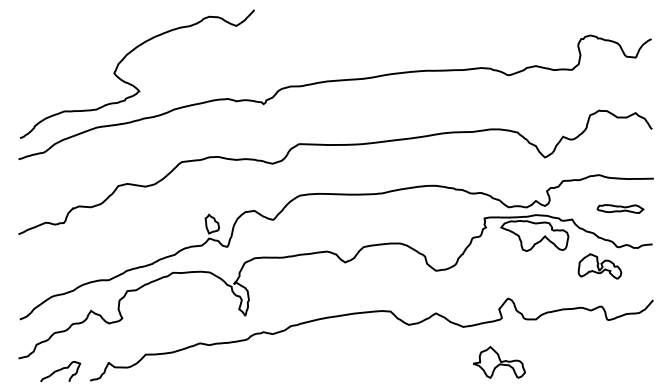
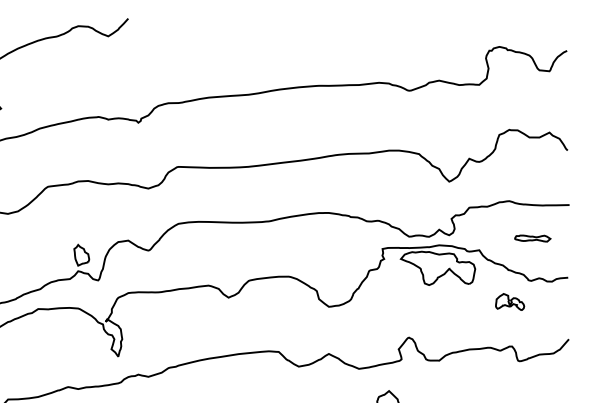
part: (620, 208) -> (532, 238), size x0.7
part: (599, 266) -> (509, 302), size x0.6

